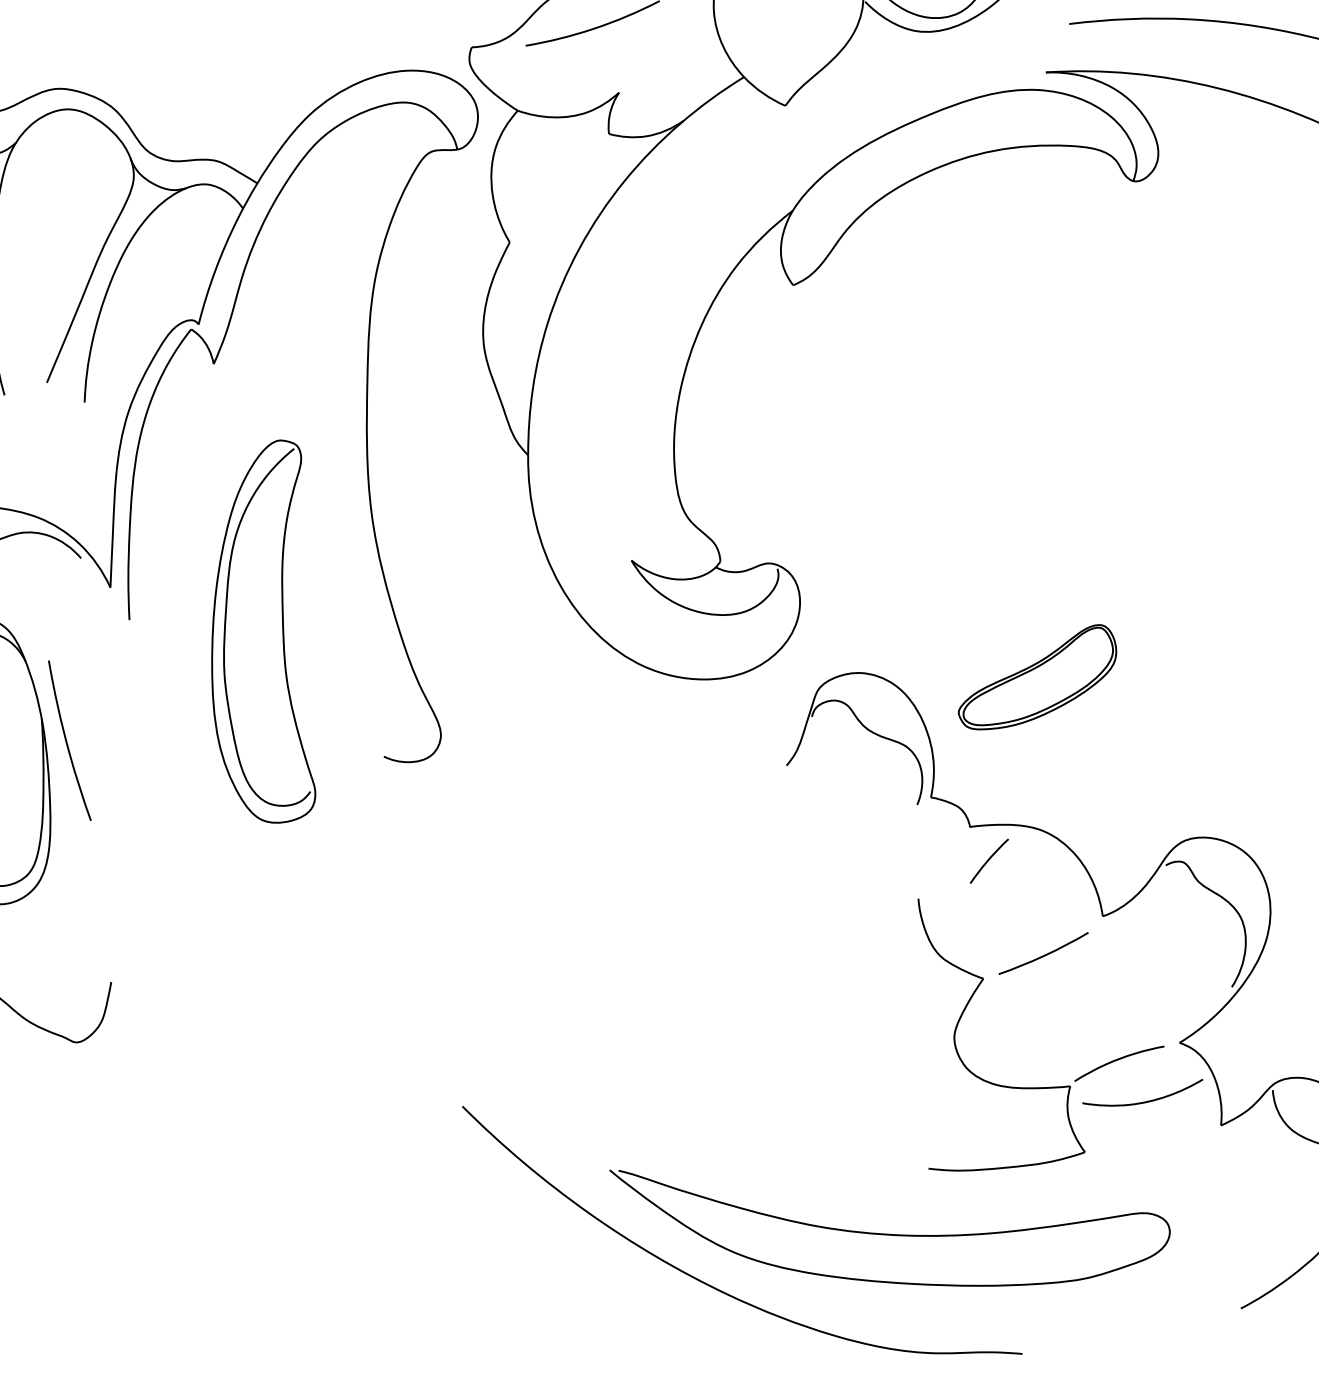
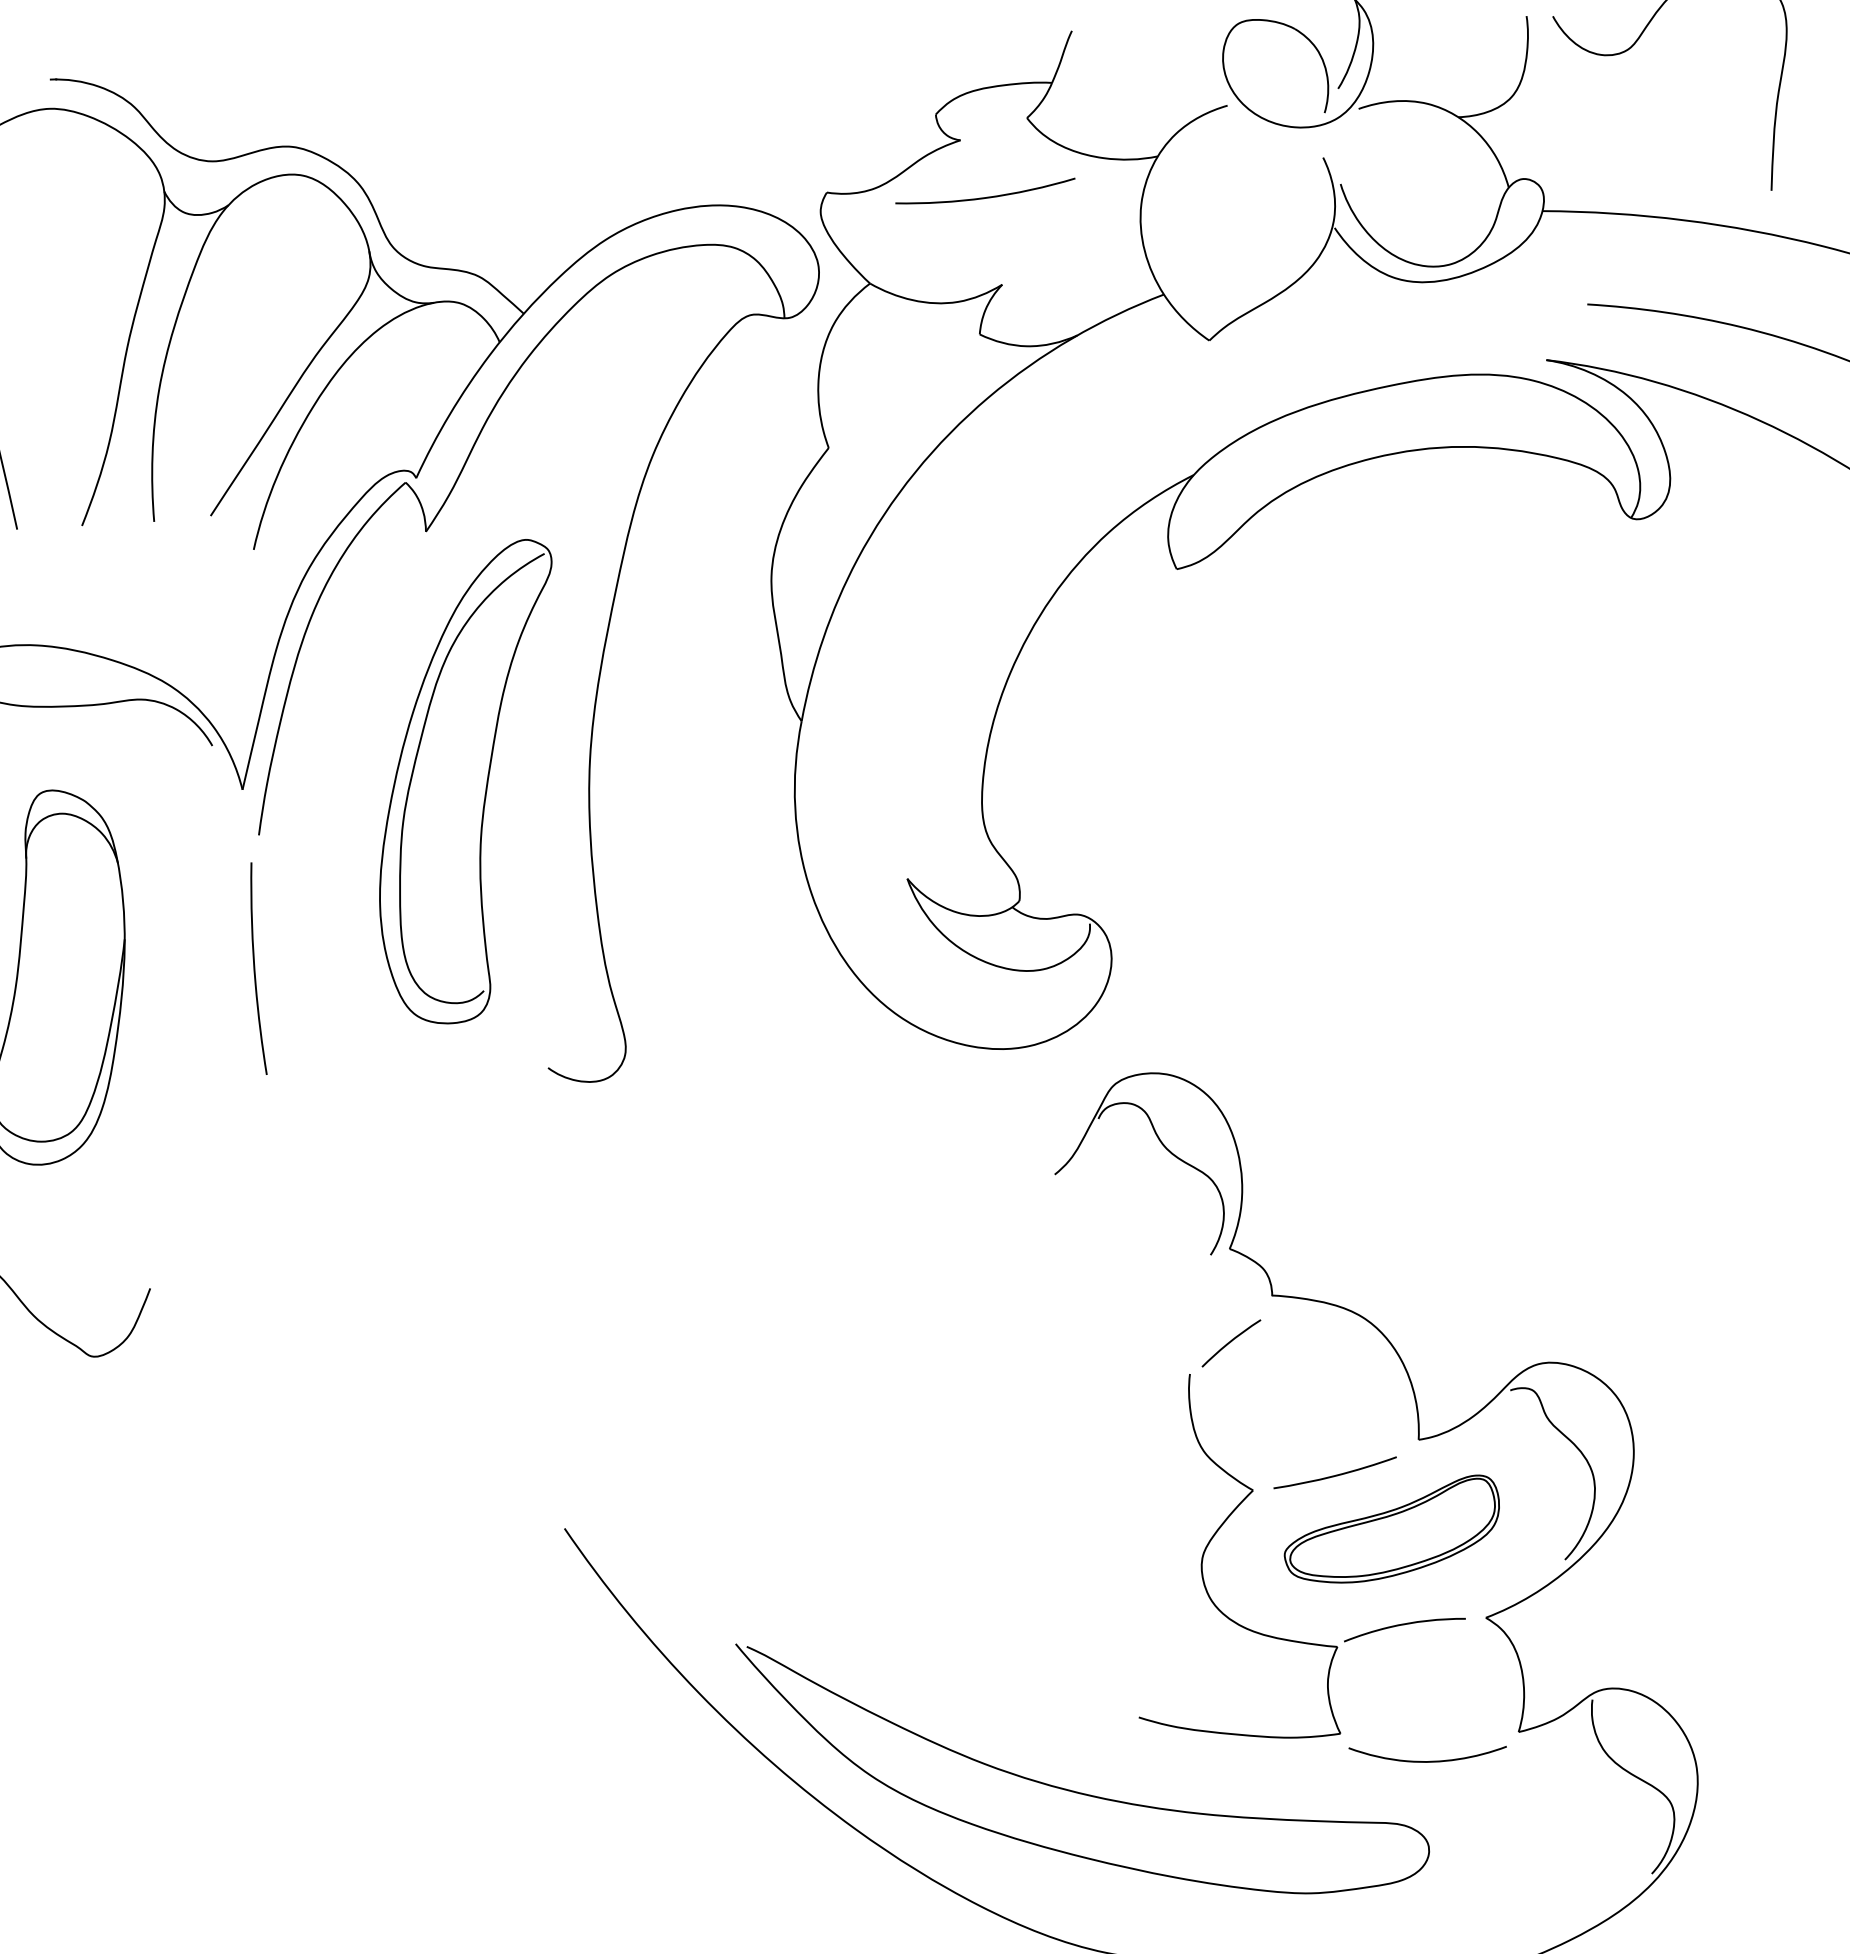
part: (266, 634) -> (465, 781), moved
part: (1036, 678) -> (1391, 1528), moved
curve: (67, 741) -> (255, 968), moved
curve: (989, 860) -> (1231, 1342), moved
curve: (1146, 1100) -> (1430, 1760), moved

